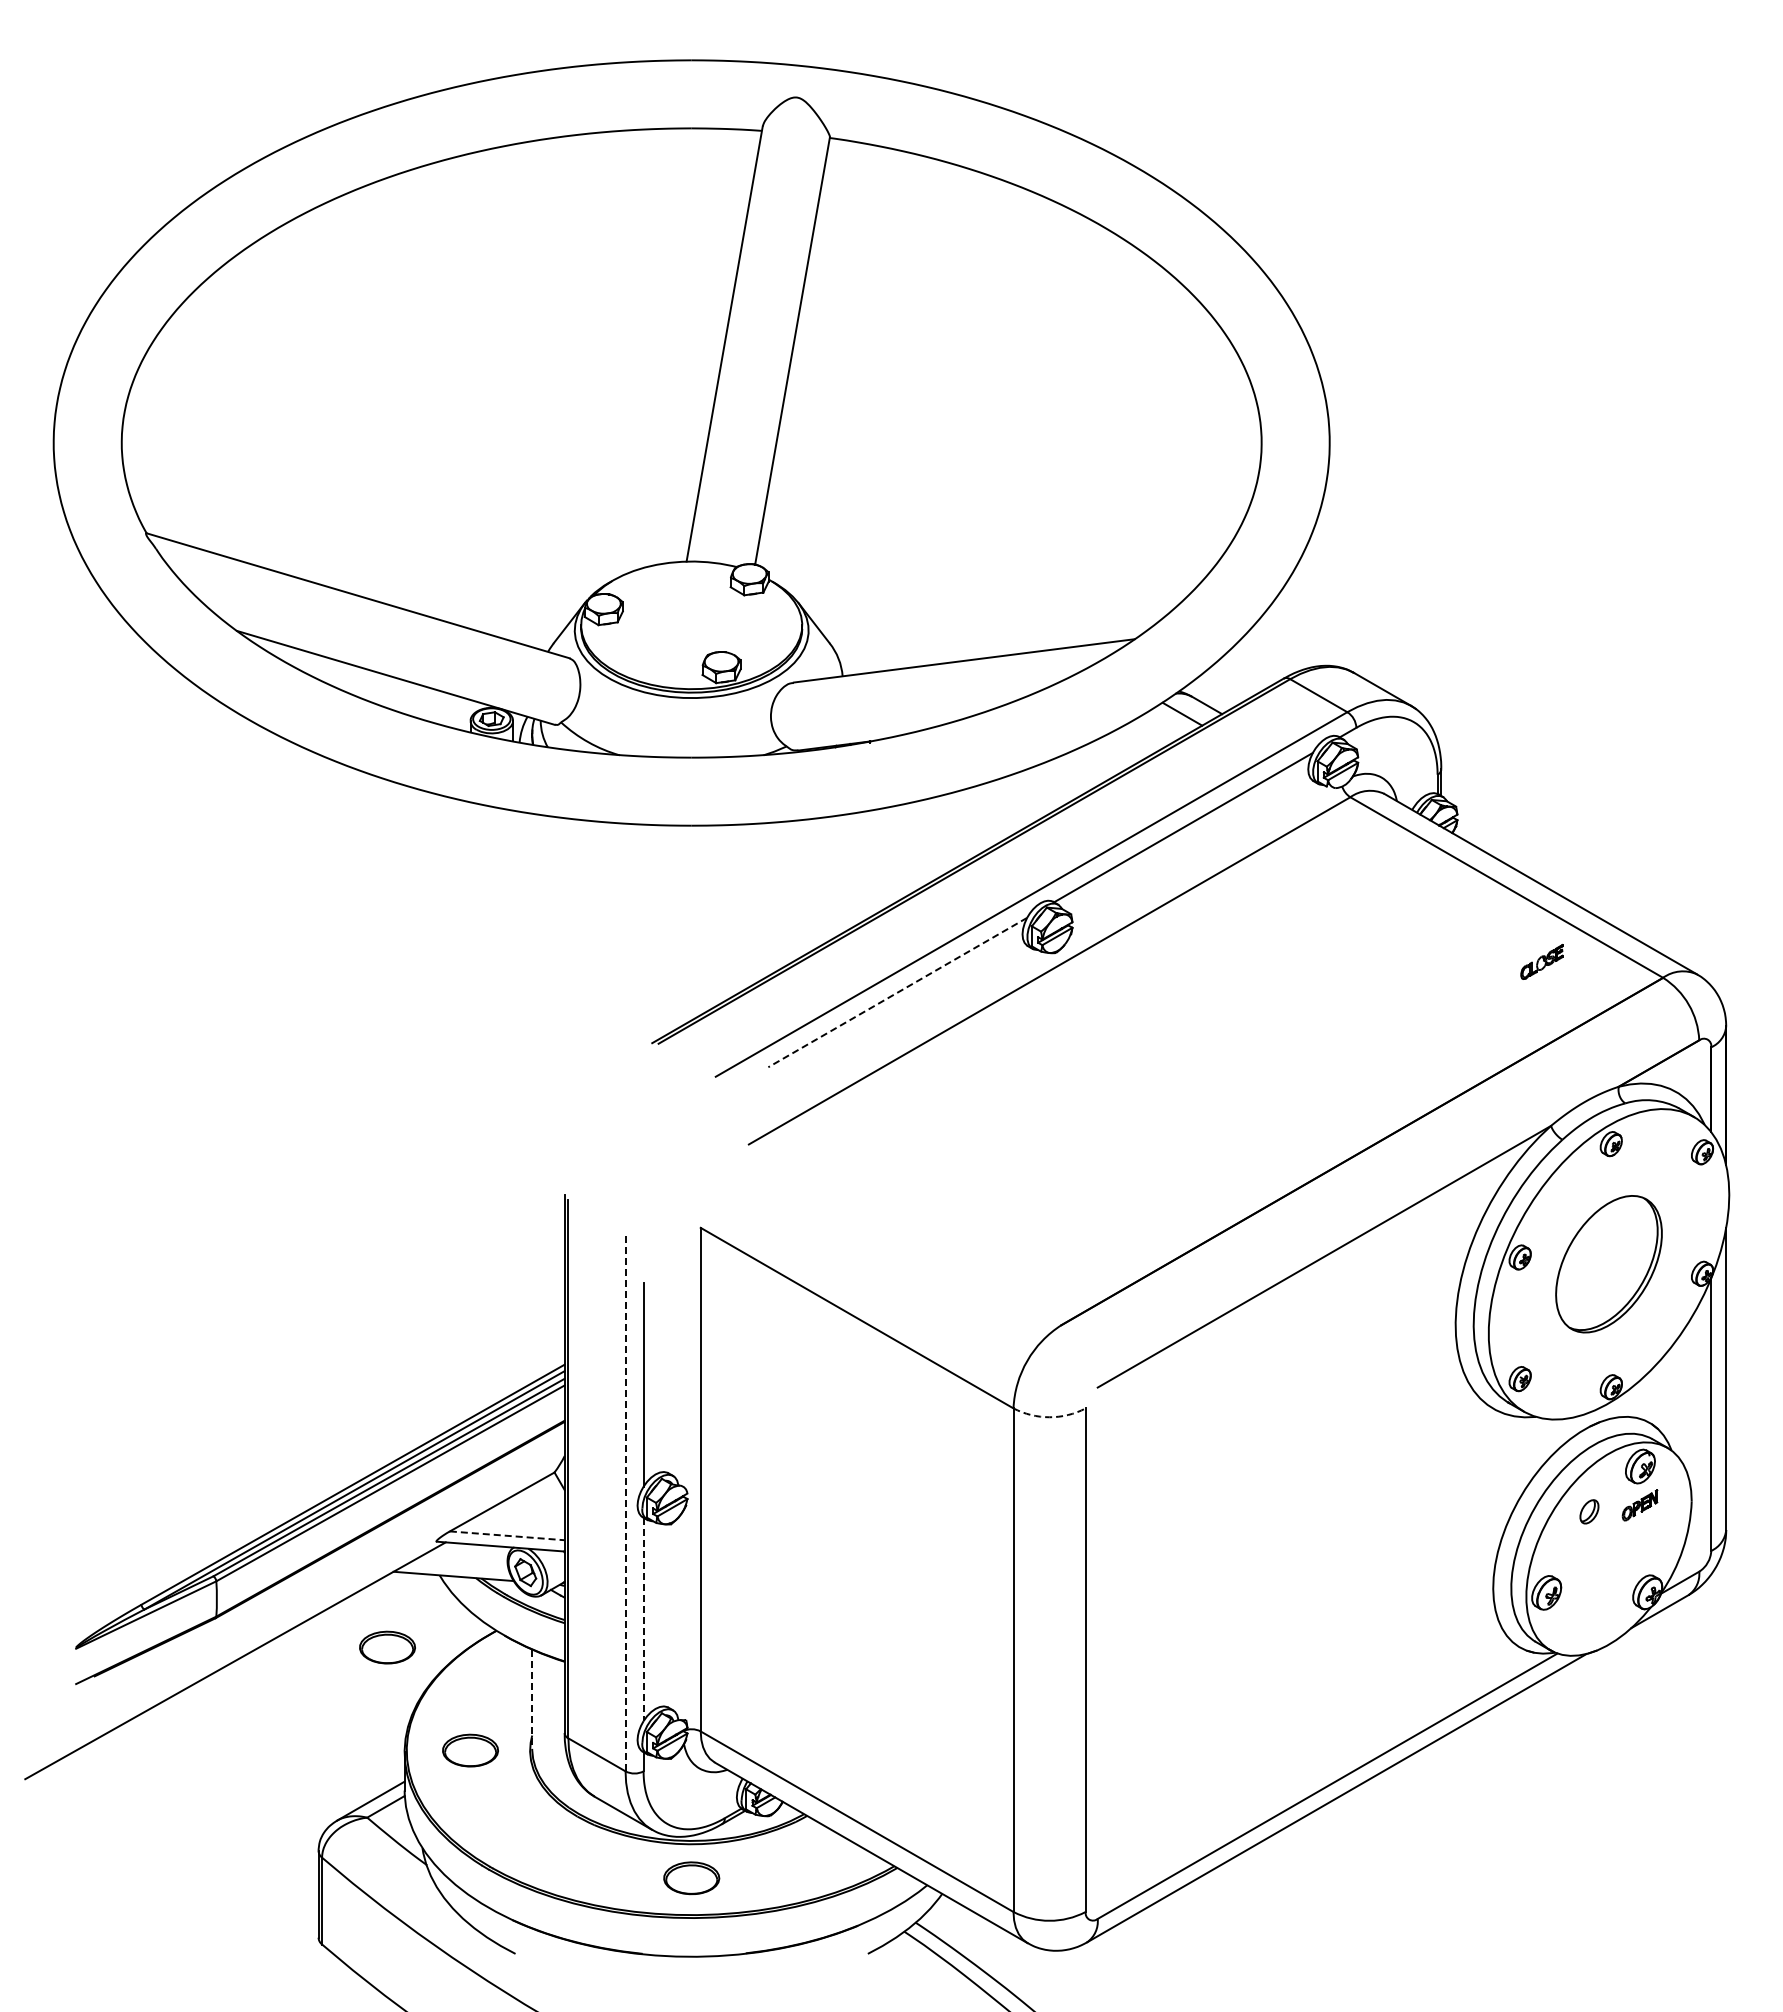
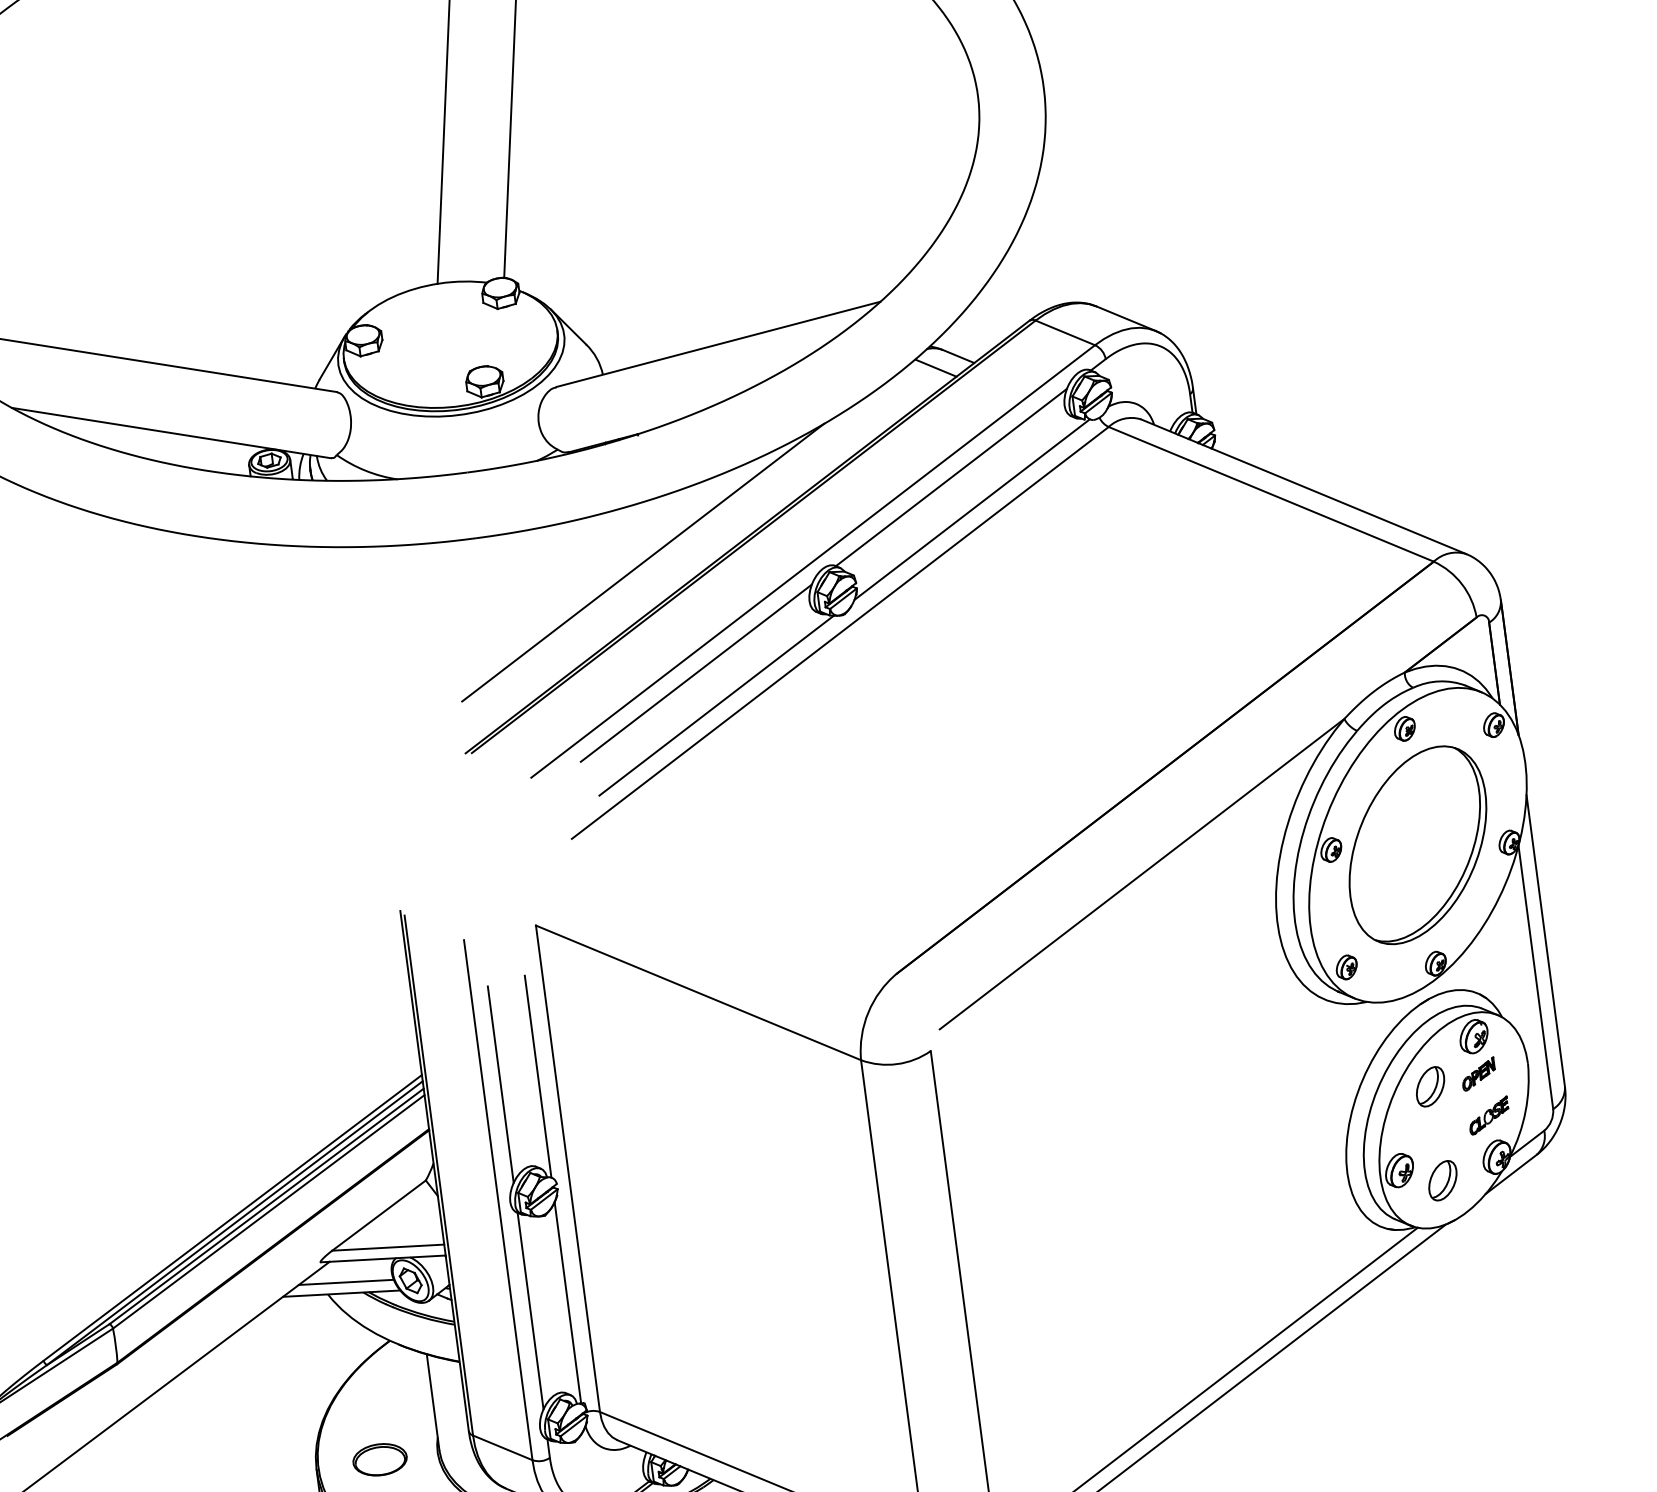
line: (1200, 862) -> (972, 509), added
line: (858, 872) -> (643, 562), added
part: (1541, 961) -> (1488, 1115), moved
line: (897, 992) -> (696, 673), dashed -> solid
line: (913, 1028) -> (716, 705), added
part: (1608, 1263) -> (1417, 844), size x1.43
line: (682, 1381) -> (537, 1076), added
arc: (1049, 1417) -> (896, 1064), dashed -> solid
line: (625, 1501) -> (498, 1199), dashed -> solid
part: (1589, 1511) -> (1430, 1086), size x1.67
line: (507, 1535) -> (388, 1247), dashed -> solid
line: (459, 1565) -> (345, 1282), added
part: (1589, 1608) -> (1442, 1180), added
line: (682, 1615) -> (567, 1302), added
line: (643, 1619) -> (530, 1311), dashed -> solid
part: (387, 1647) -> (286, 1370), removed
line: (532, 1699) -> (433, 1402), dashed -> solid

